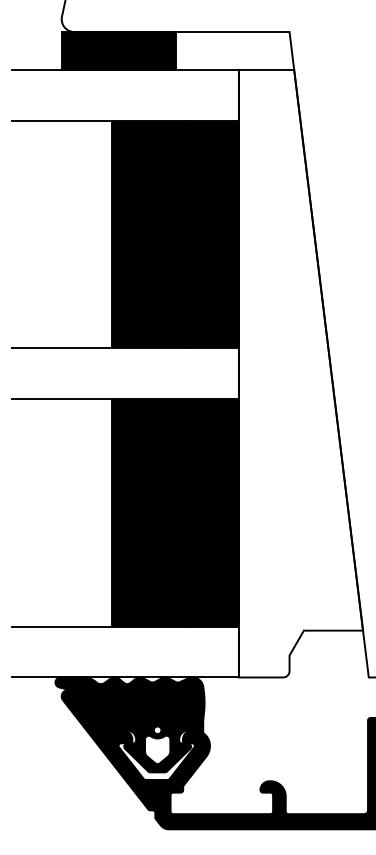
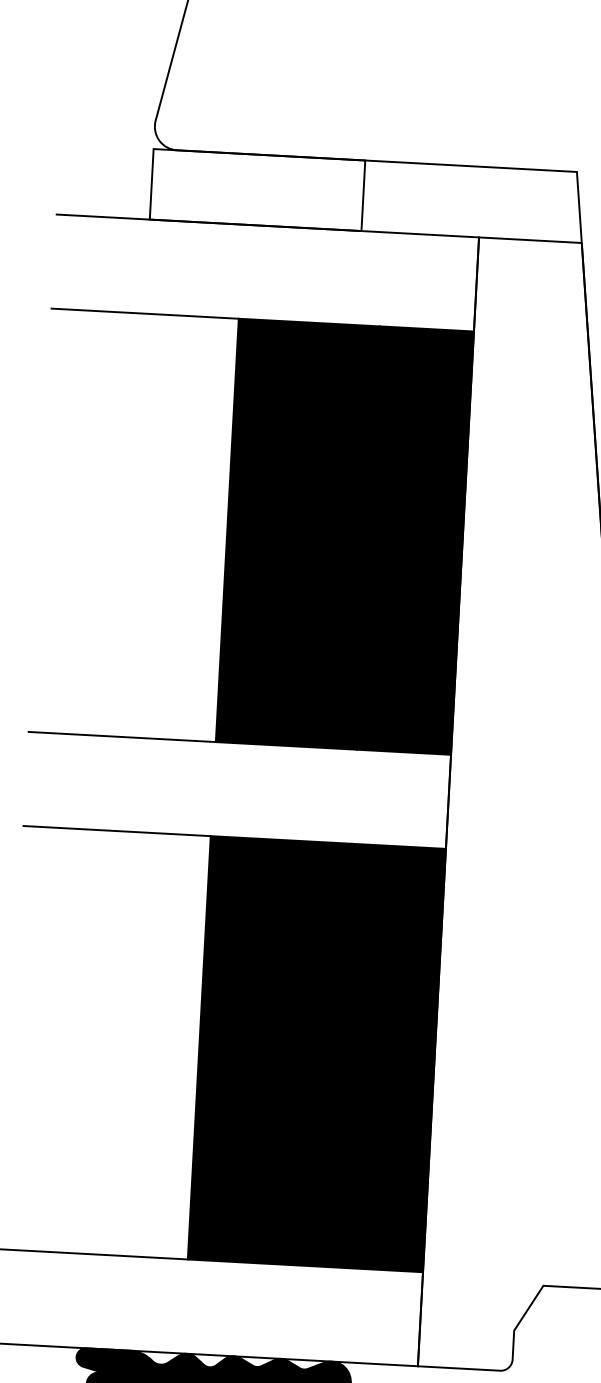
fill: (118, 50) -> (257, 189), removed

